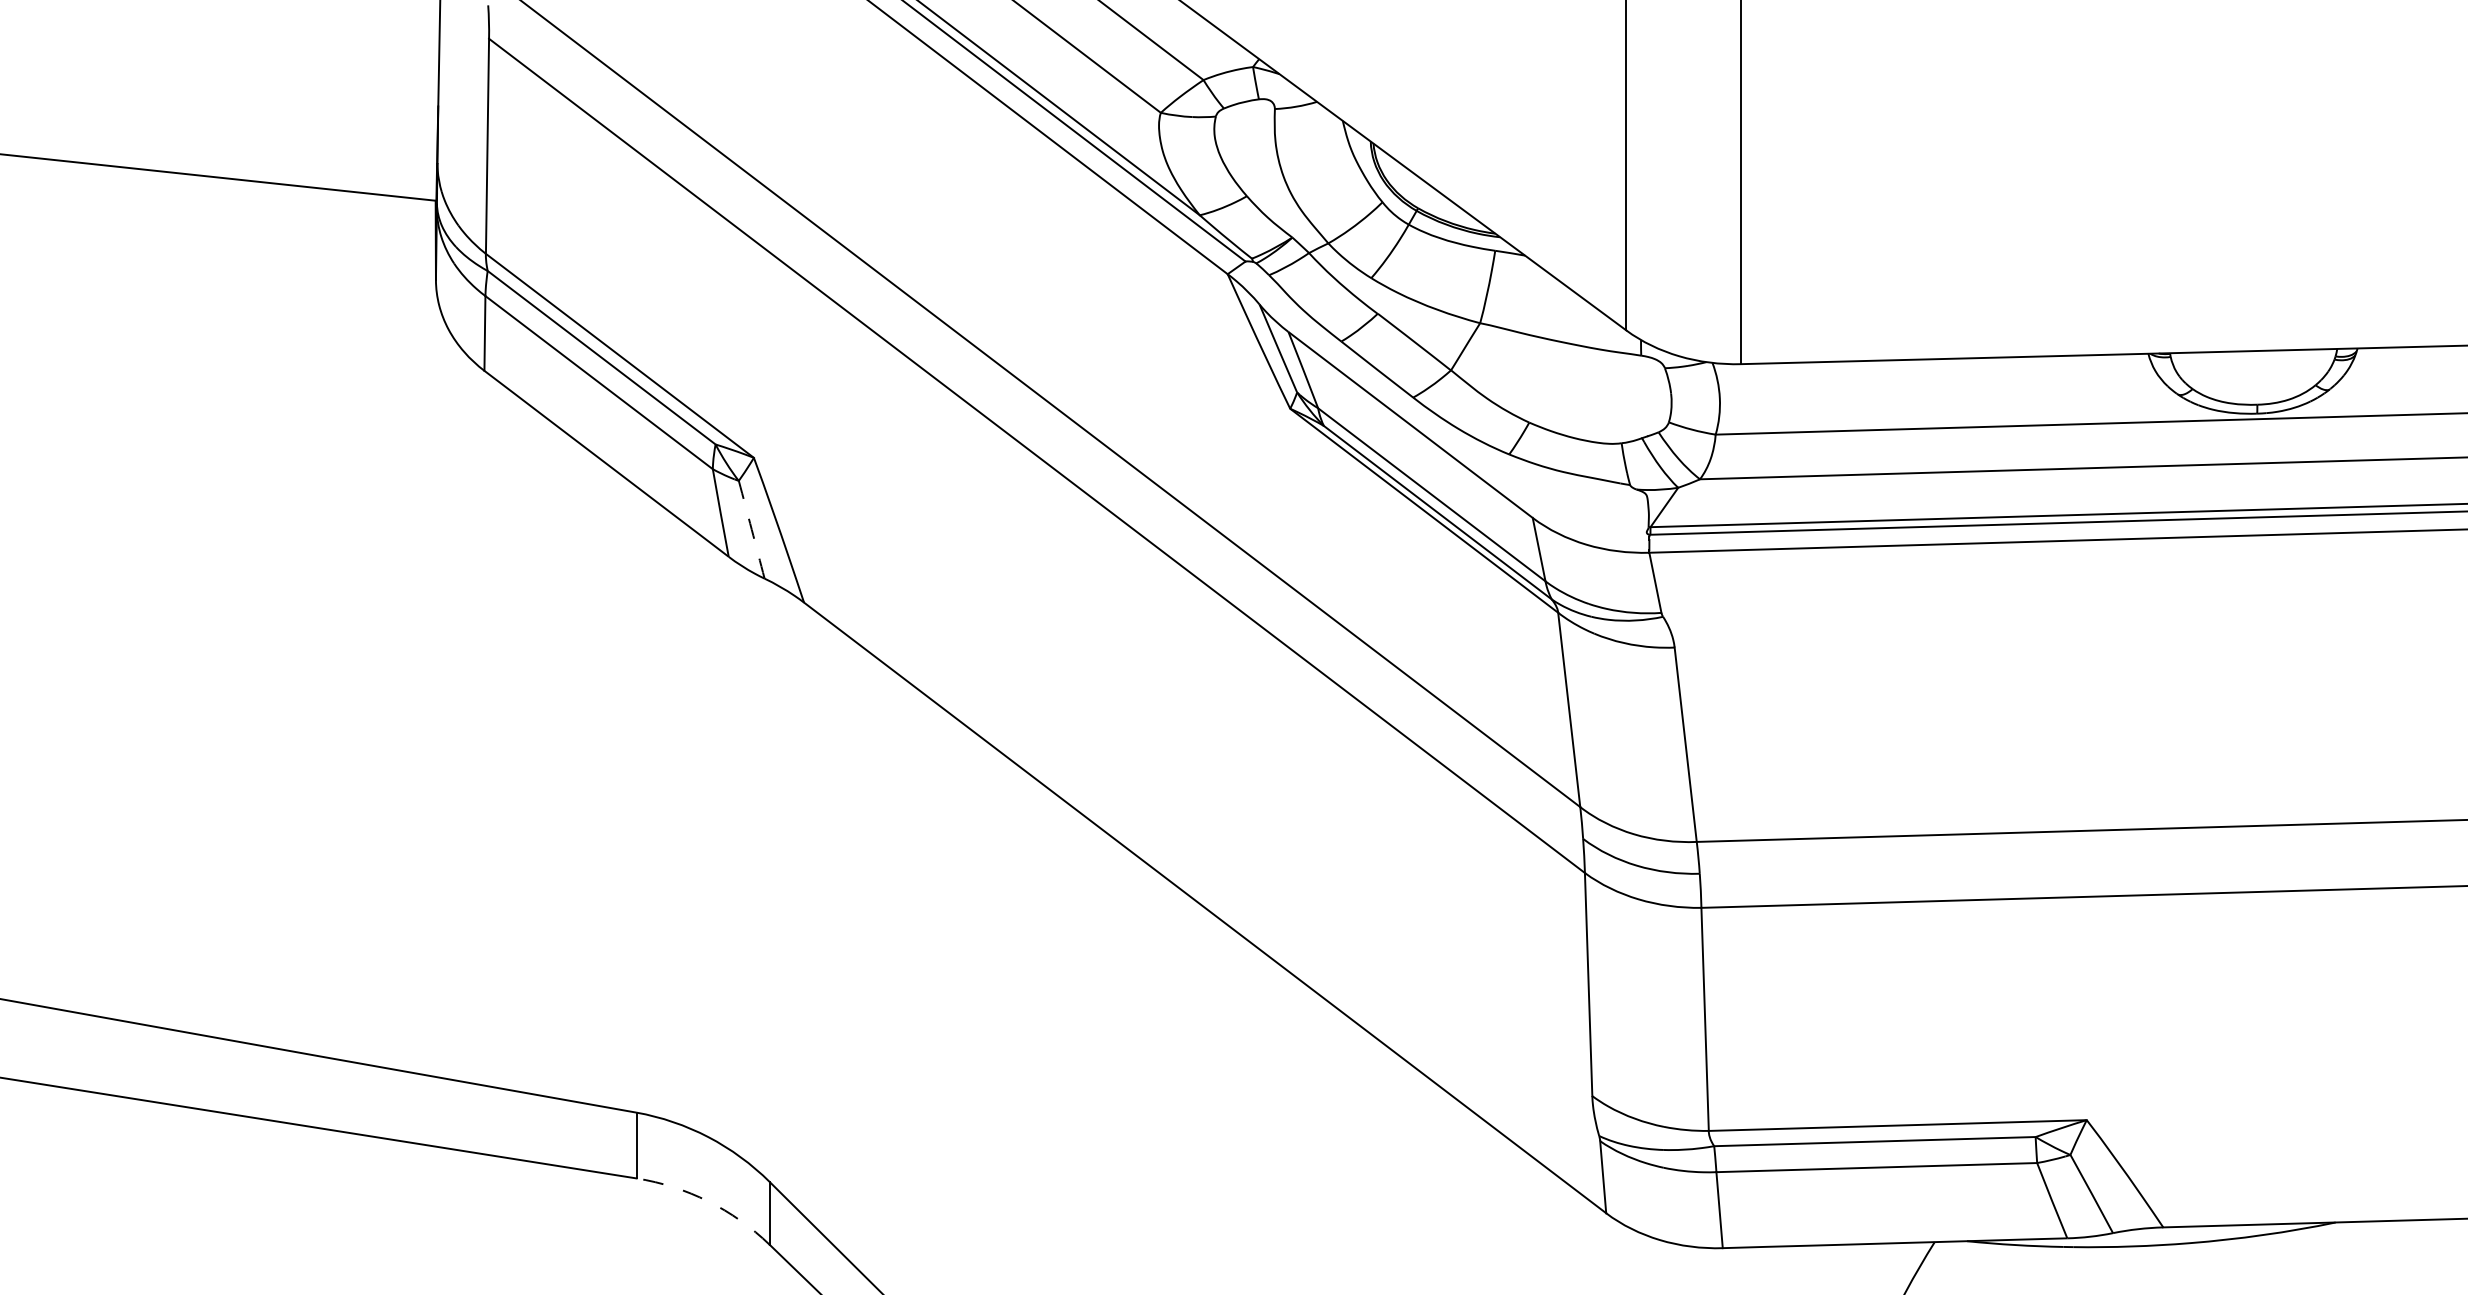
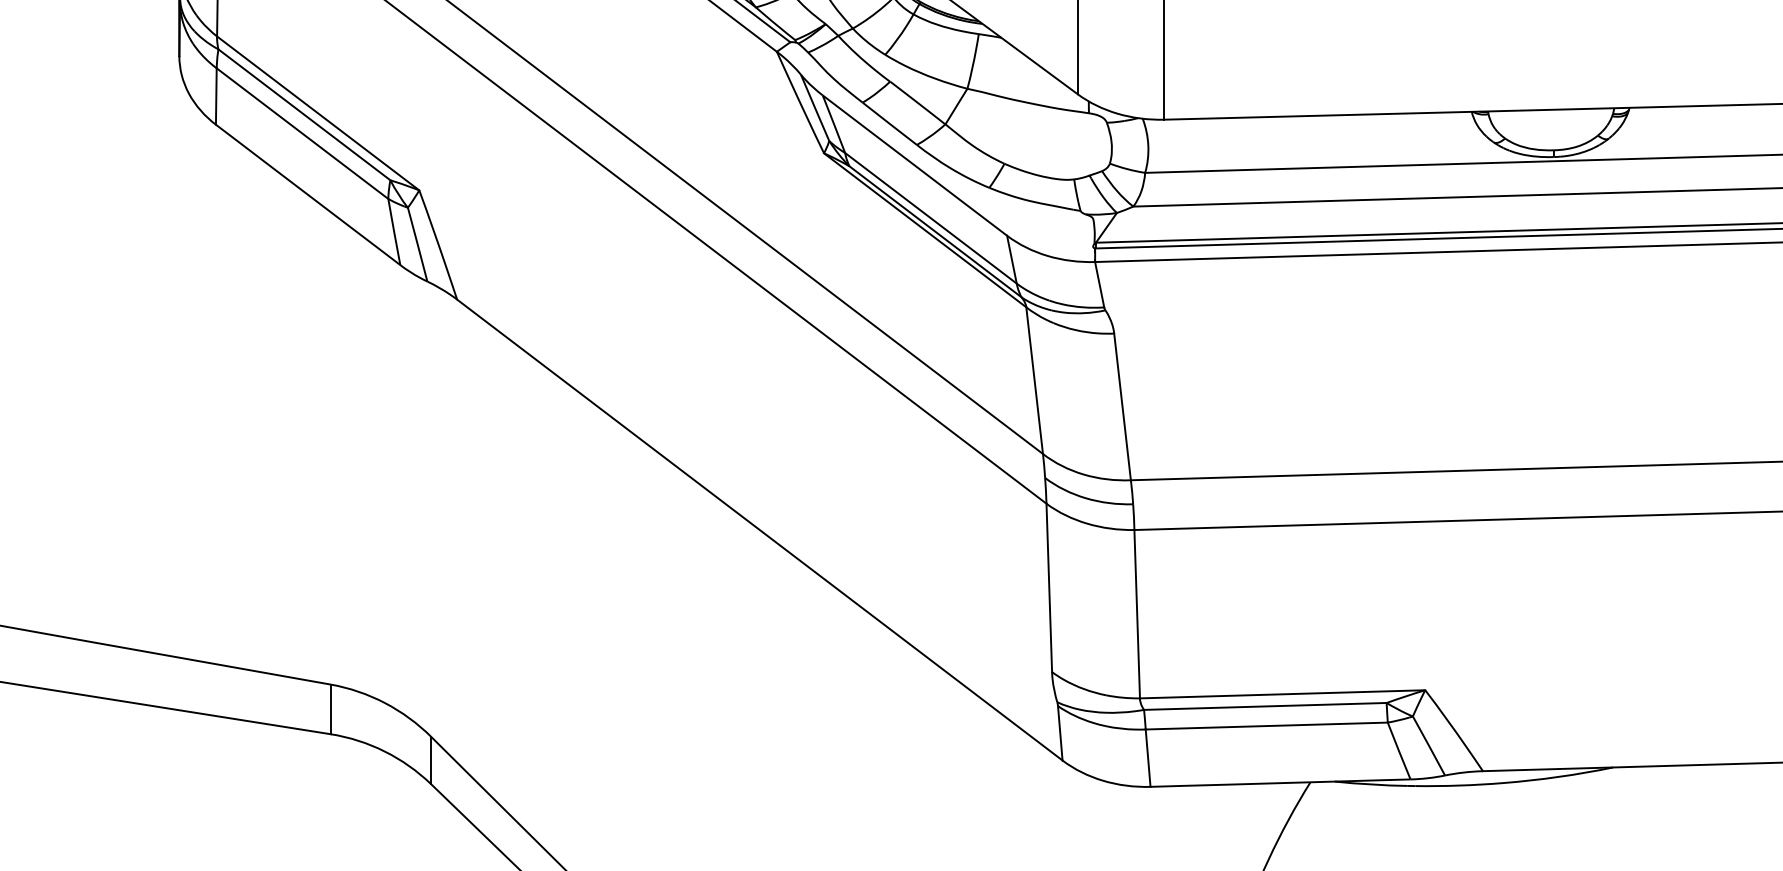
arc: (751, 529) -> (417, 244), dashed -> solid
arc: (708, 1201) -> (385, 751), dashed -> solid

